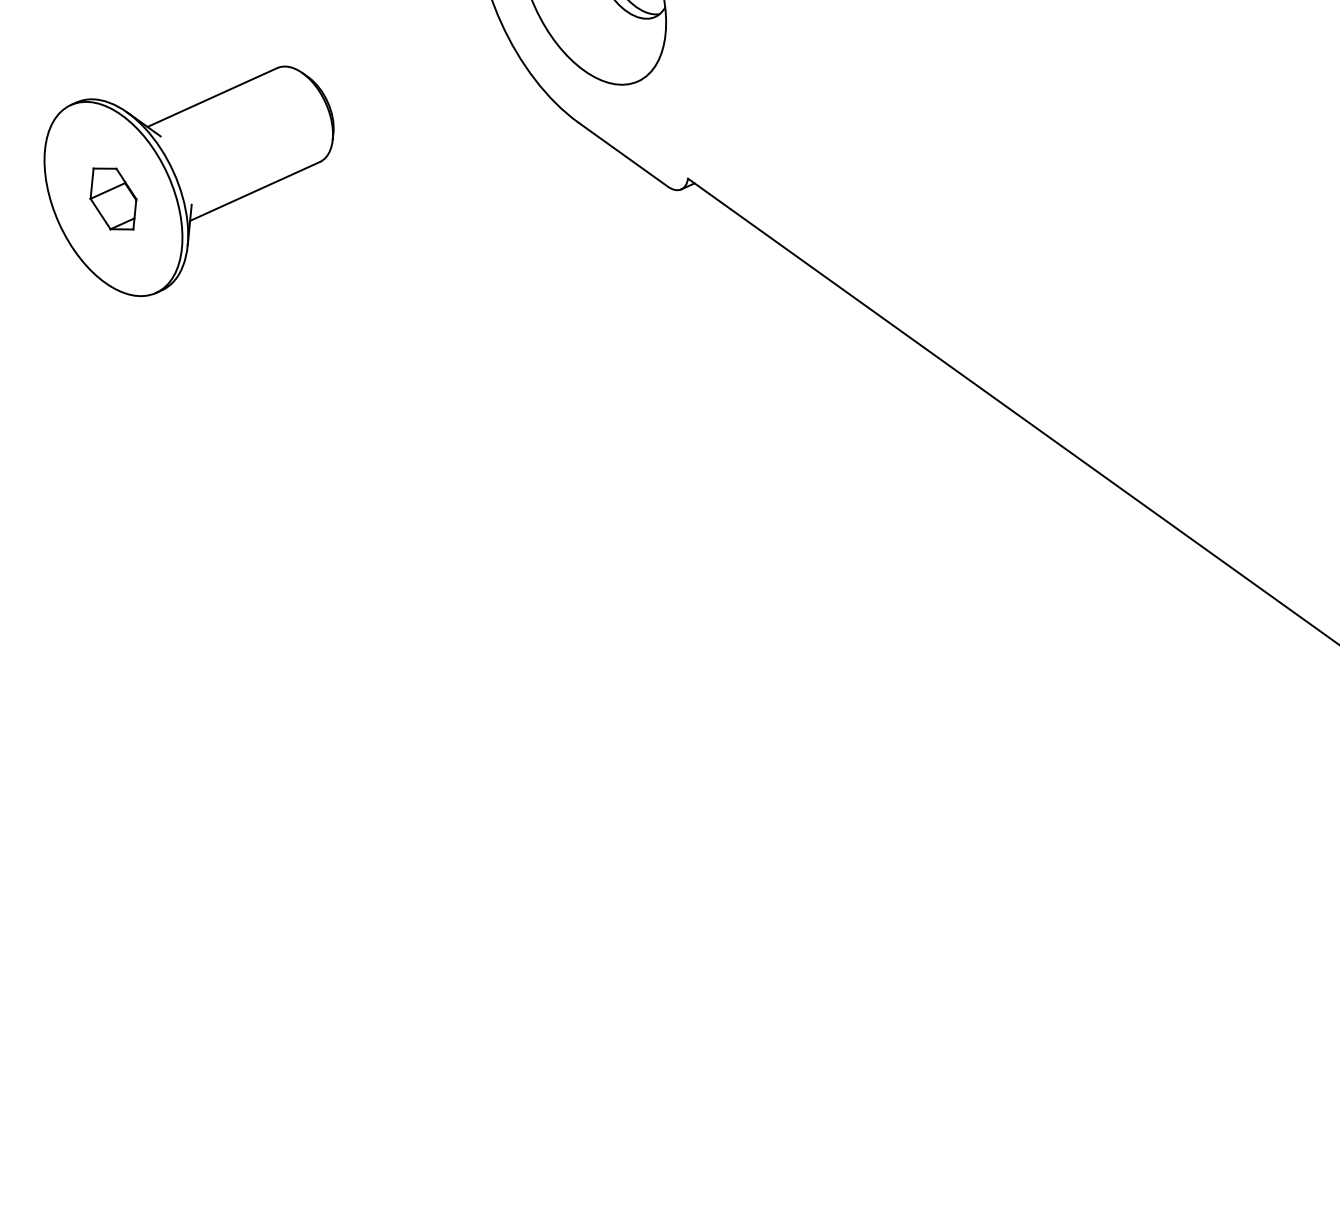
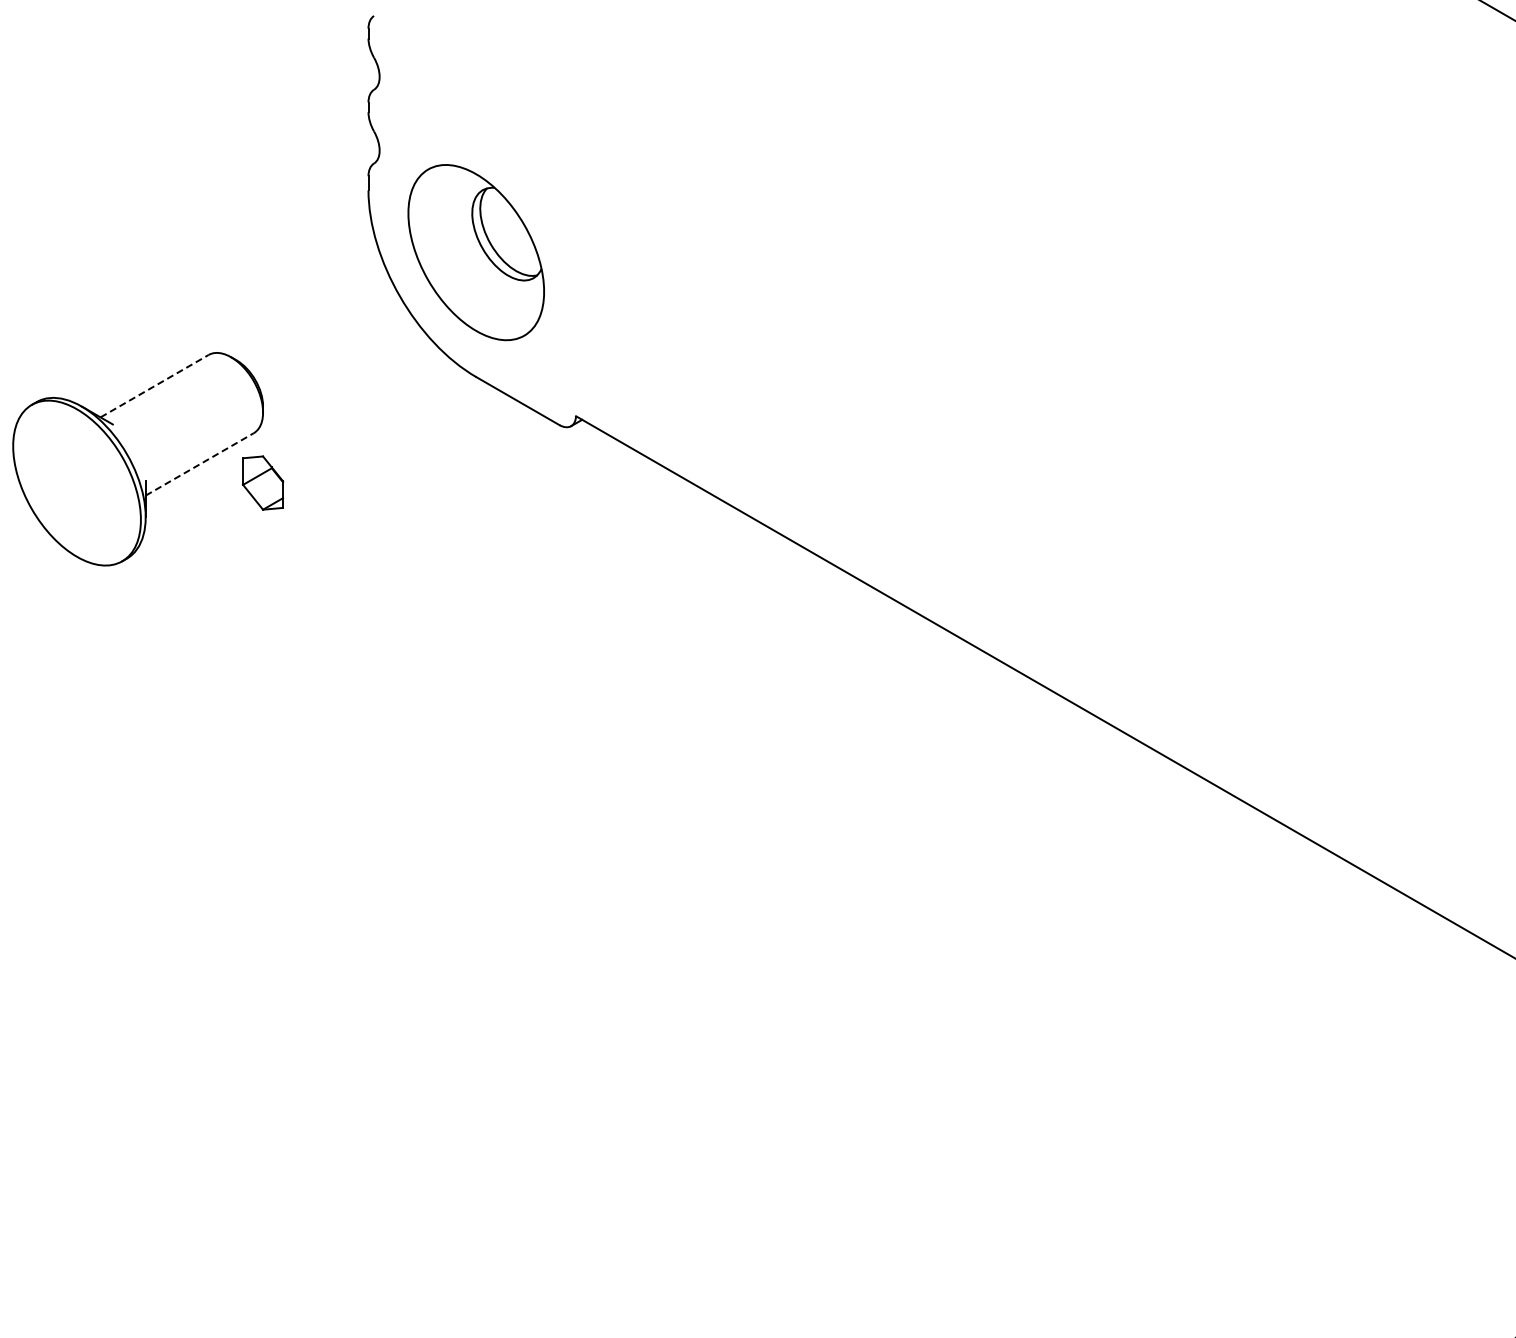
line: (213, 96) -> (155, 385), solid -> dashed
line: (255, 191) -> (200, 464), solid -> dashed
part: (114, 198) -> (263, 482), moved

